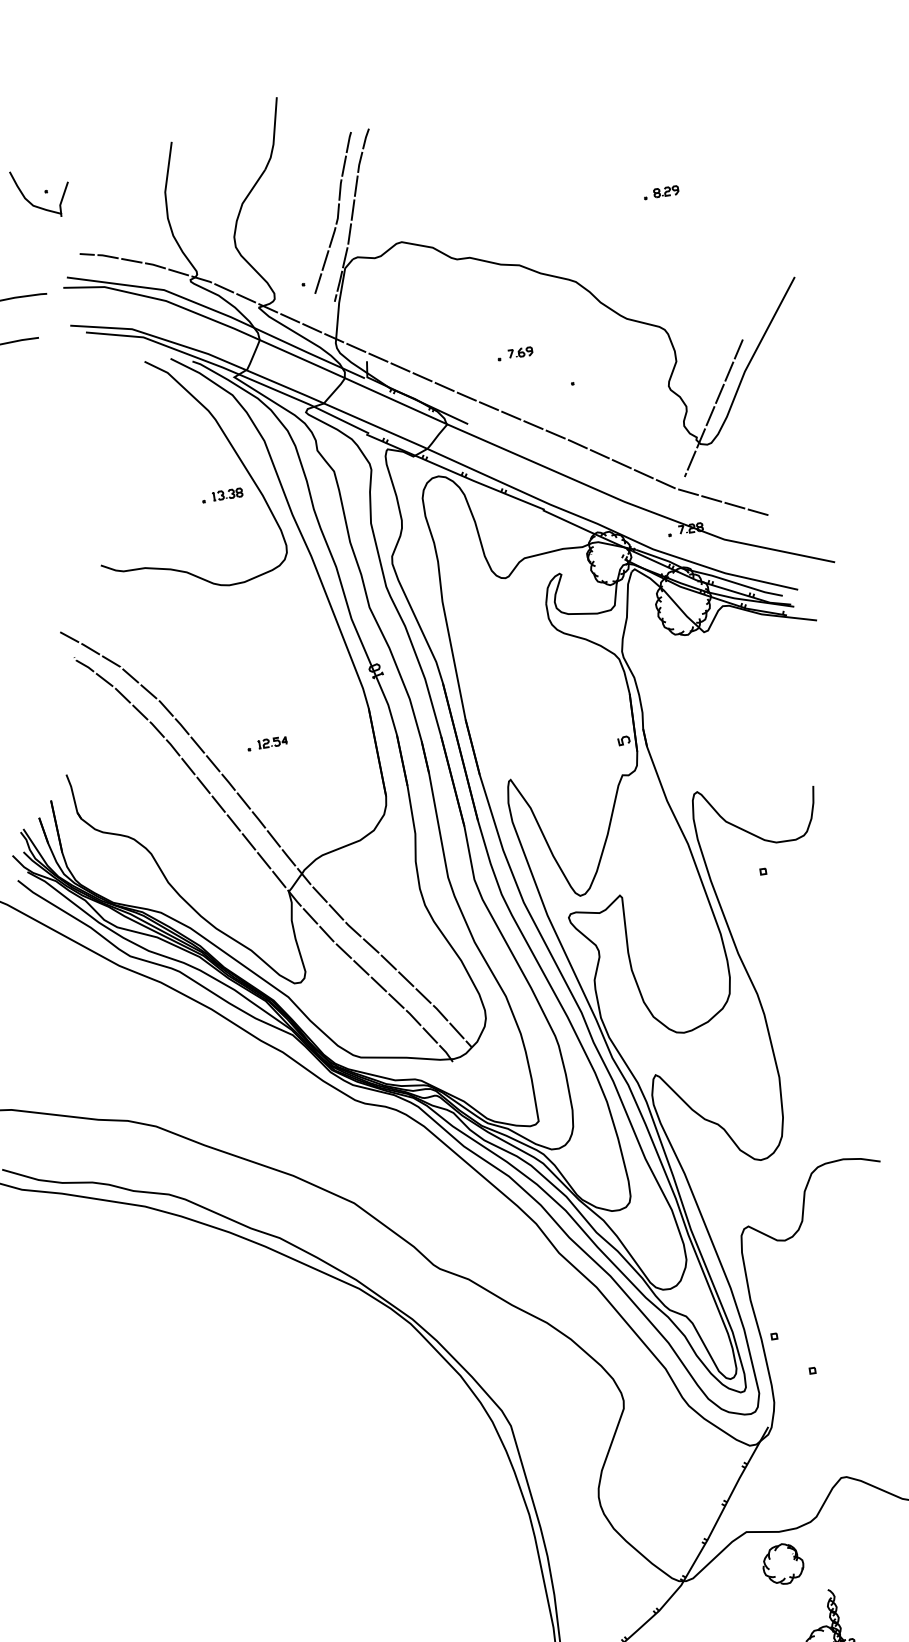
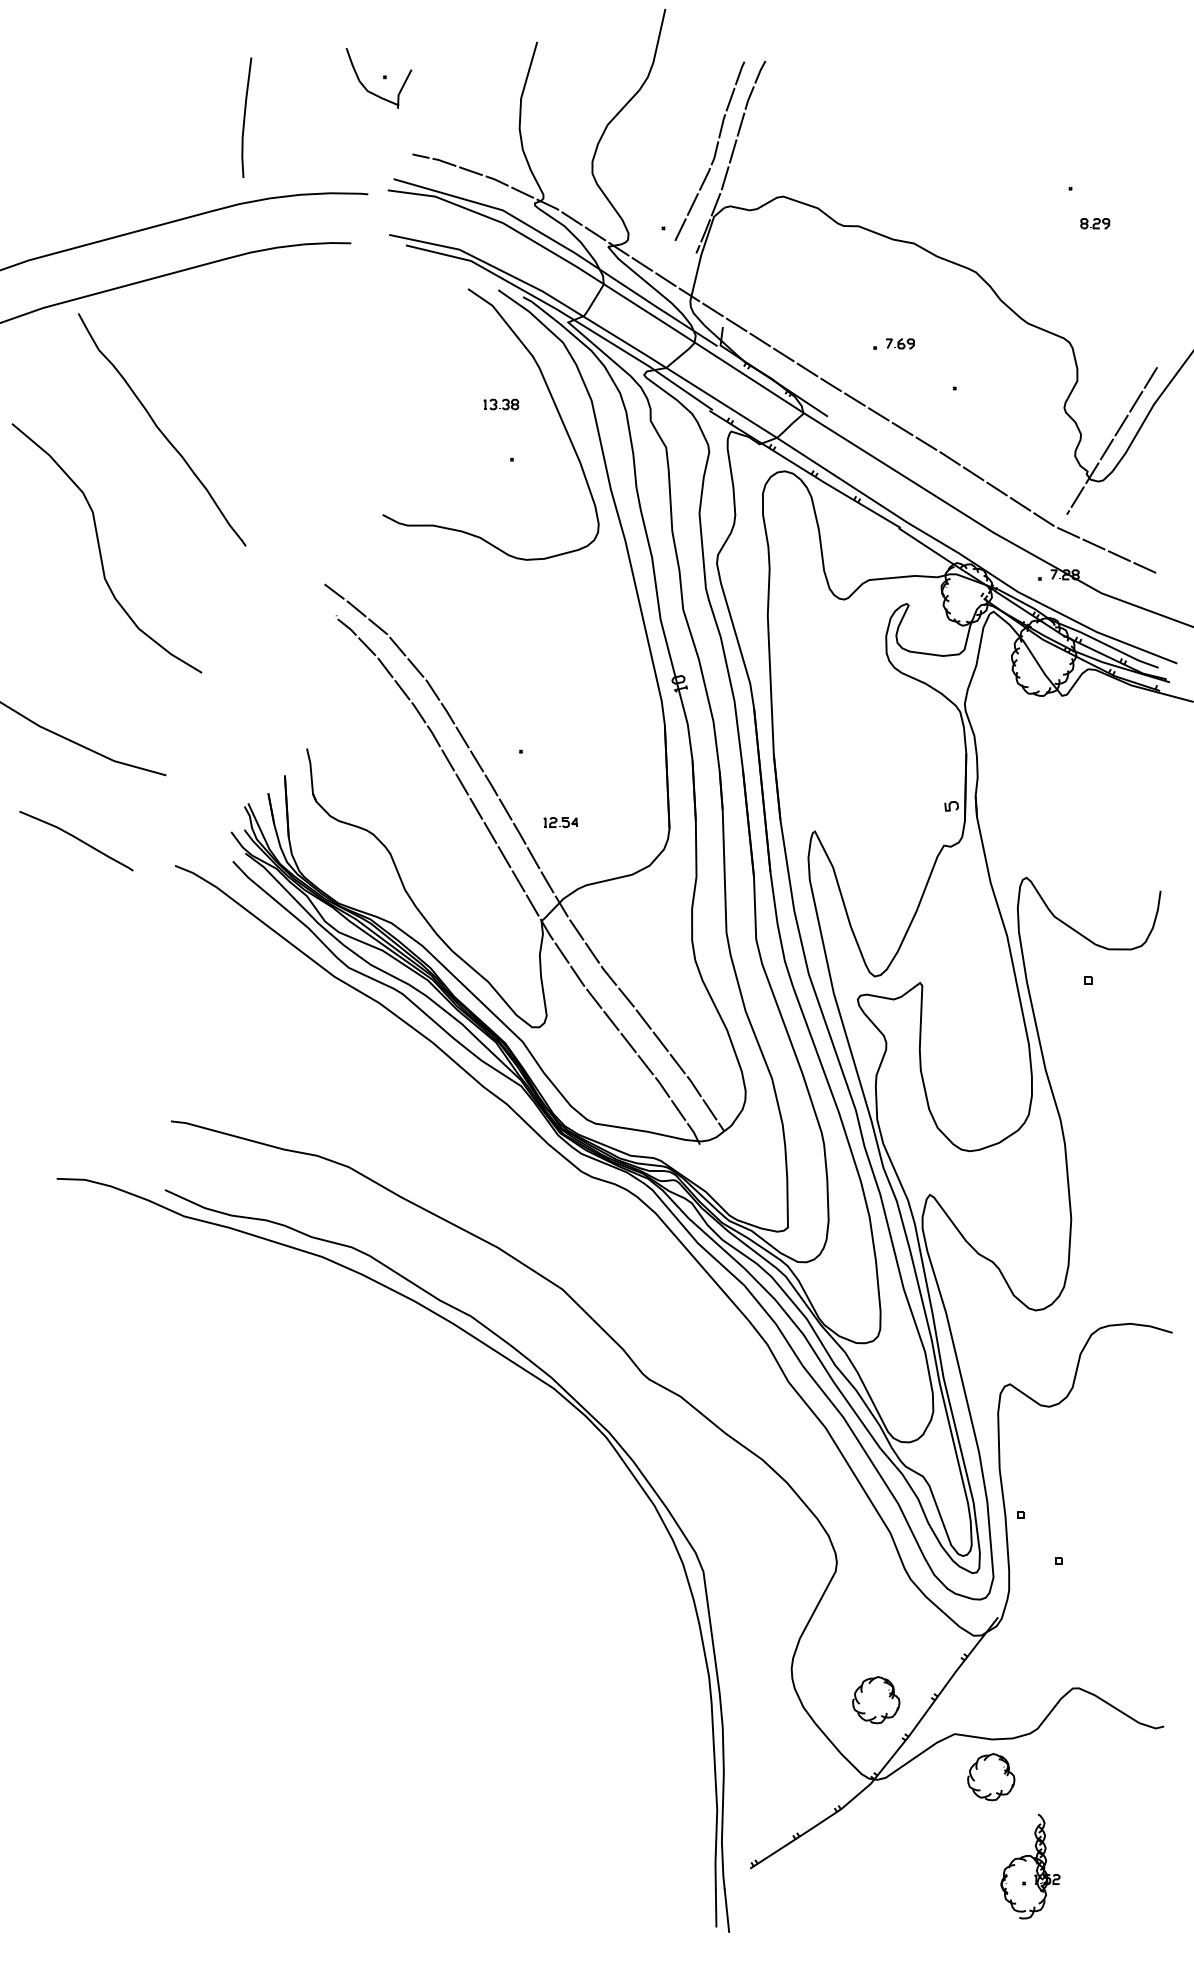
part: (666, 191) -> (1095, 223), moved
part: (227, 494) -> (501, 404), moved
part: (272, 742) -> (560, 822), moved
part: (675, 1513) -> (876, 1700), added

